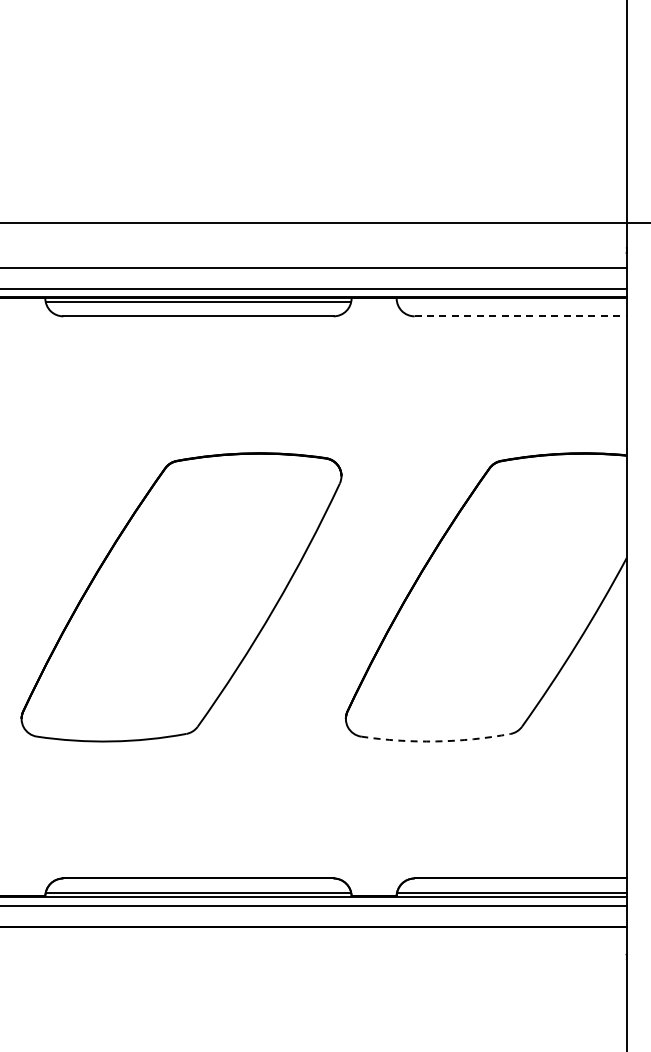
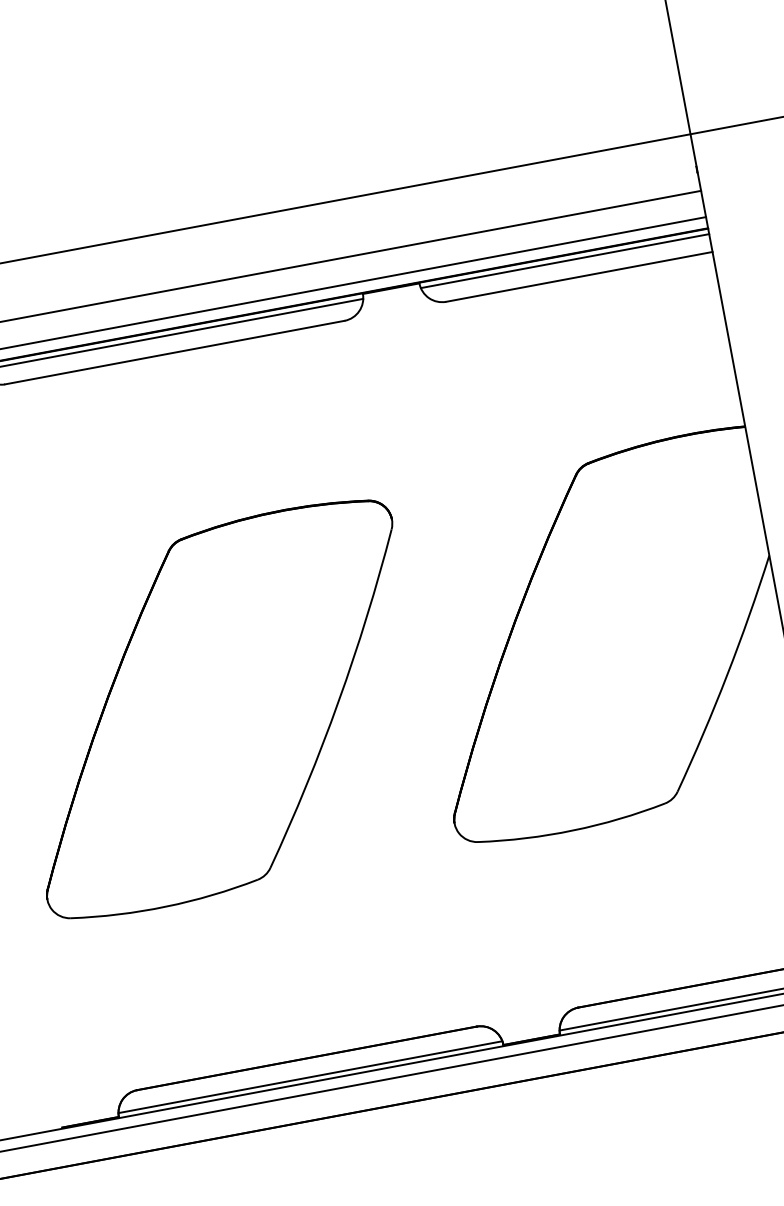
line: (511, 302) -> (564, 261), added
line: (521, 316) -> (580, 276), dashed -> solid
arc: (436, 741) -> (573, 830), dashed -> solid

